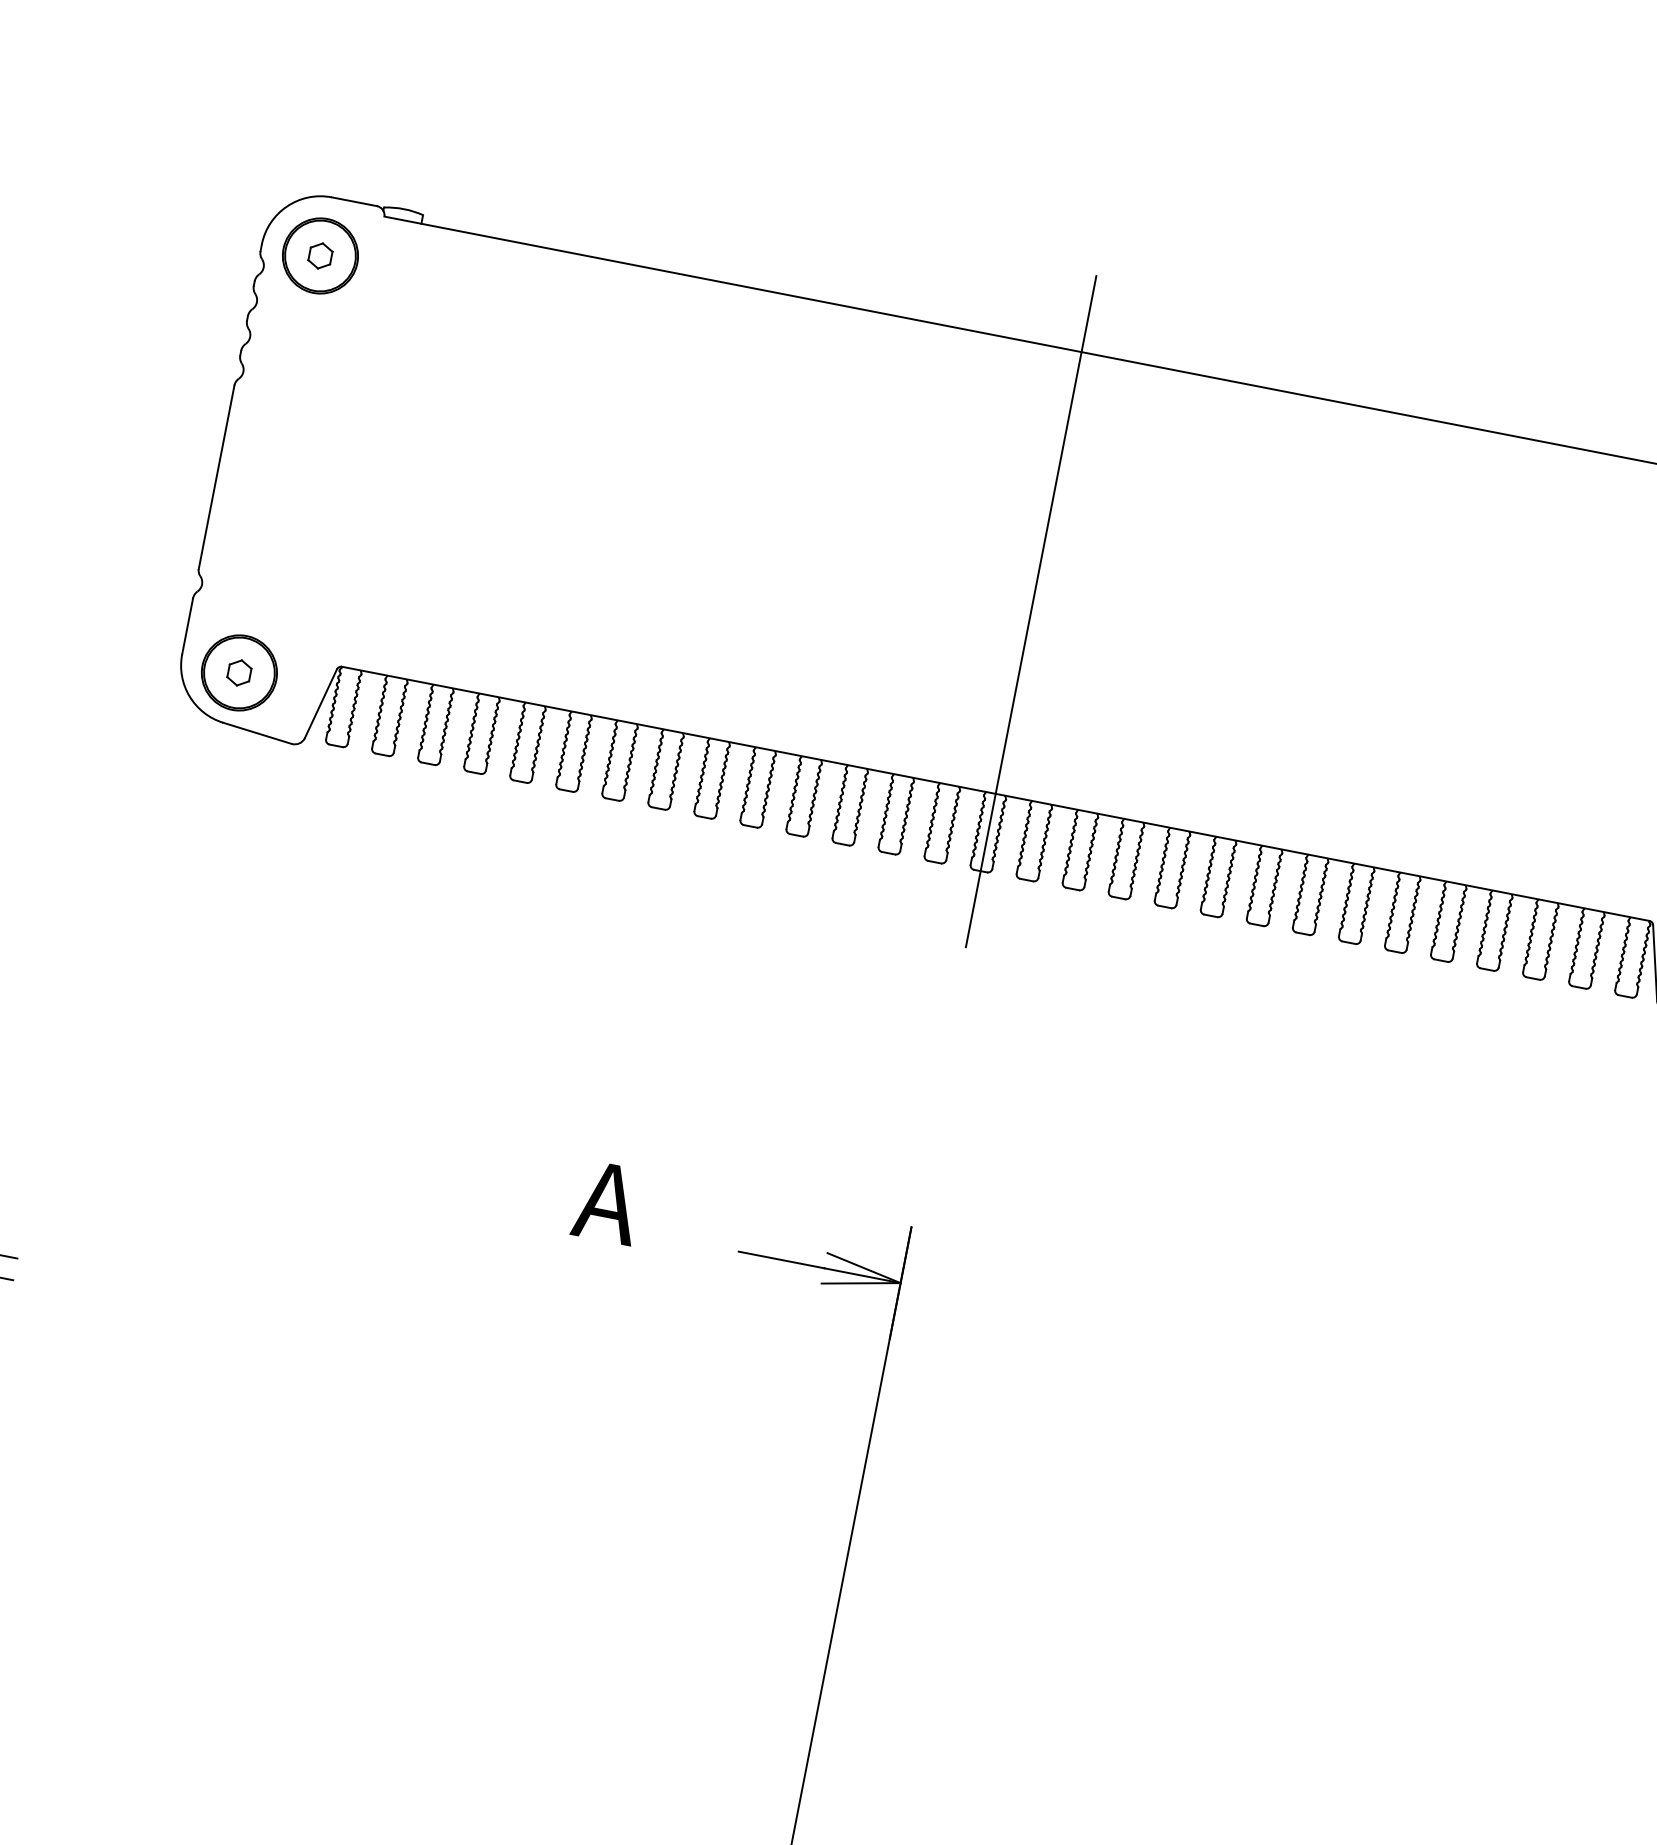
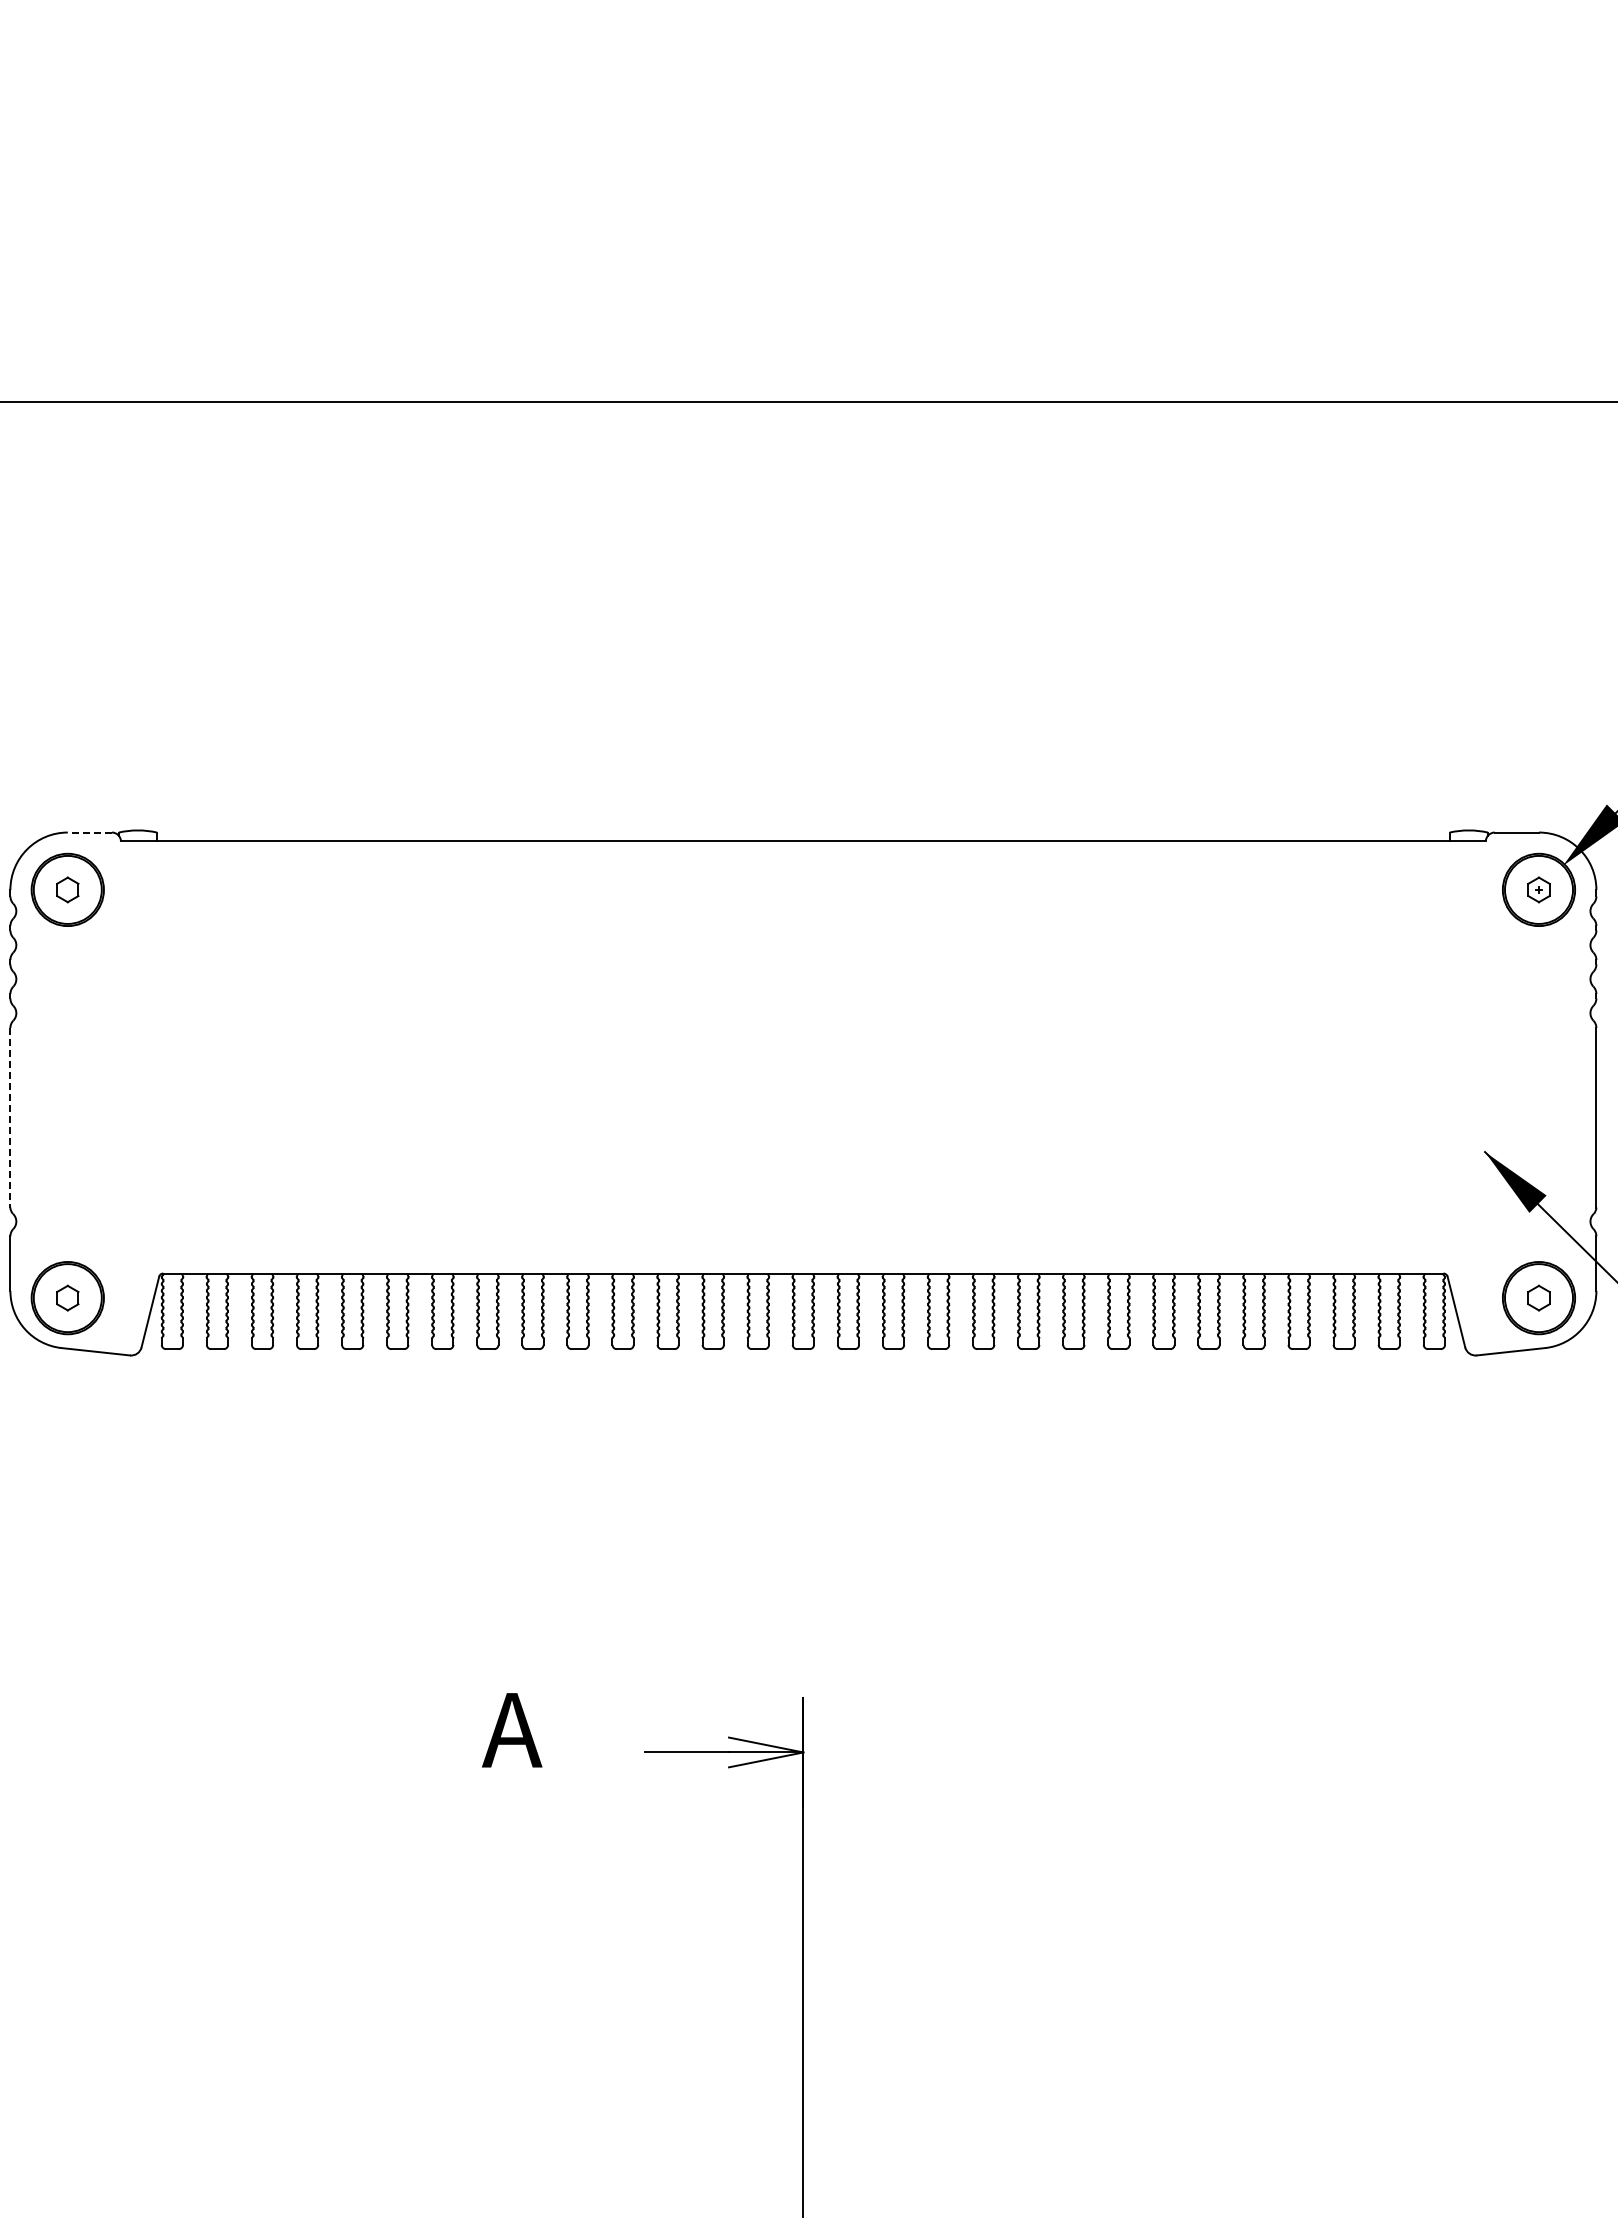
line: (354, 201) -> (89, 832), solid -> dashed
line: (216, 477) -> (10, 1117), solid -> dashed
line: (1031, 611) -> (803, 1094), removed

